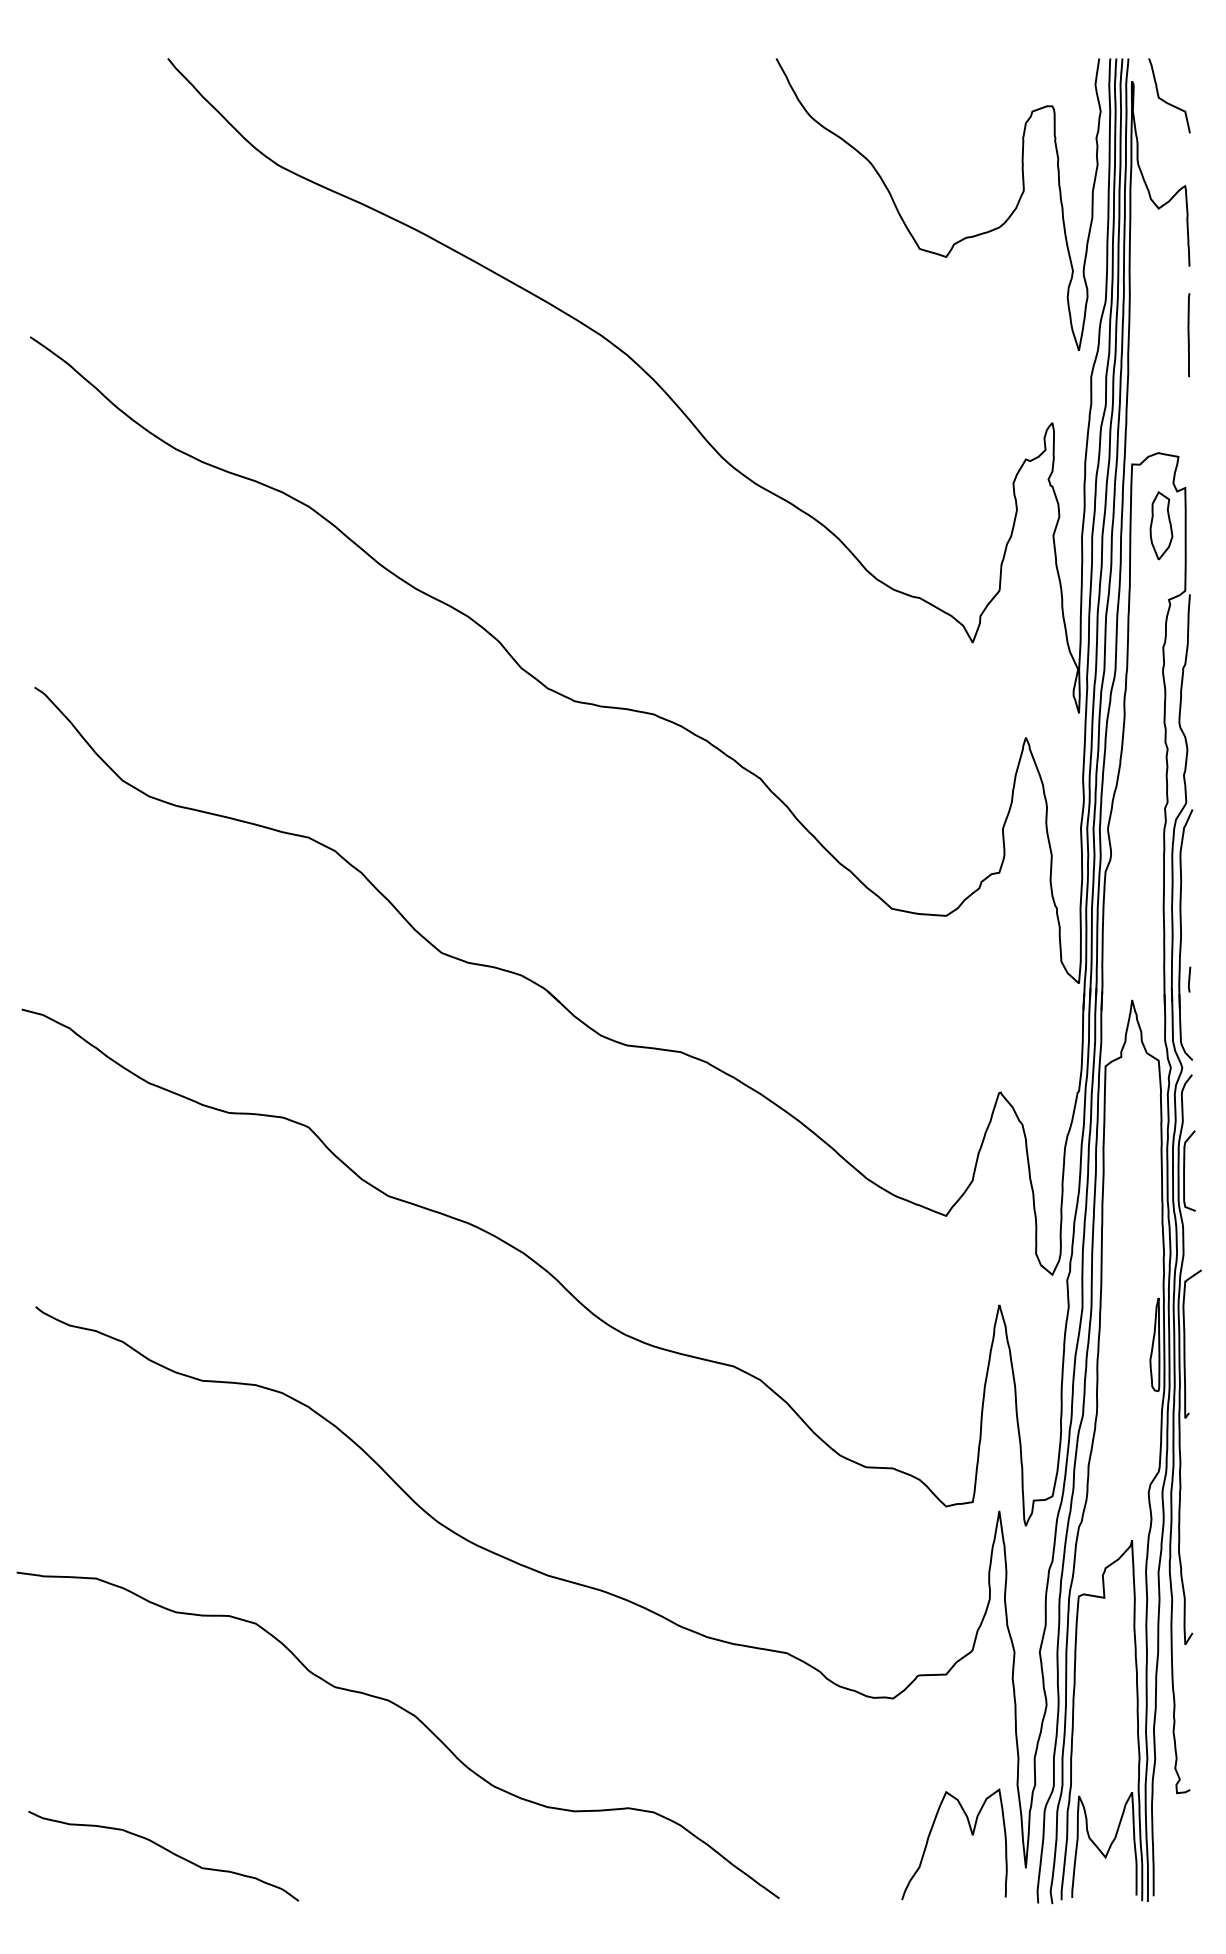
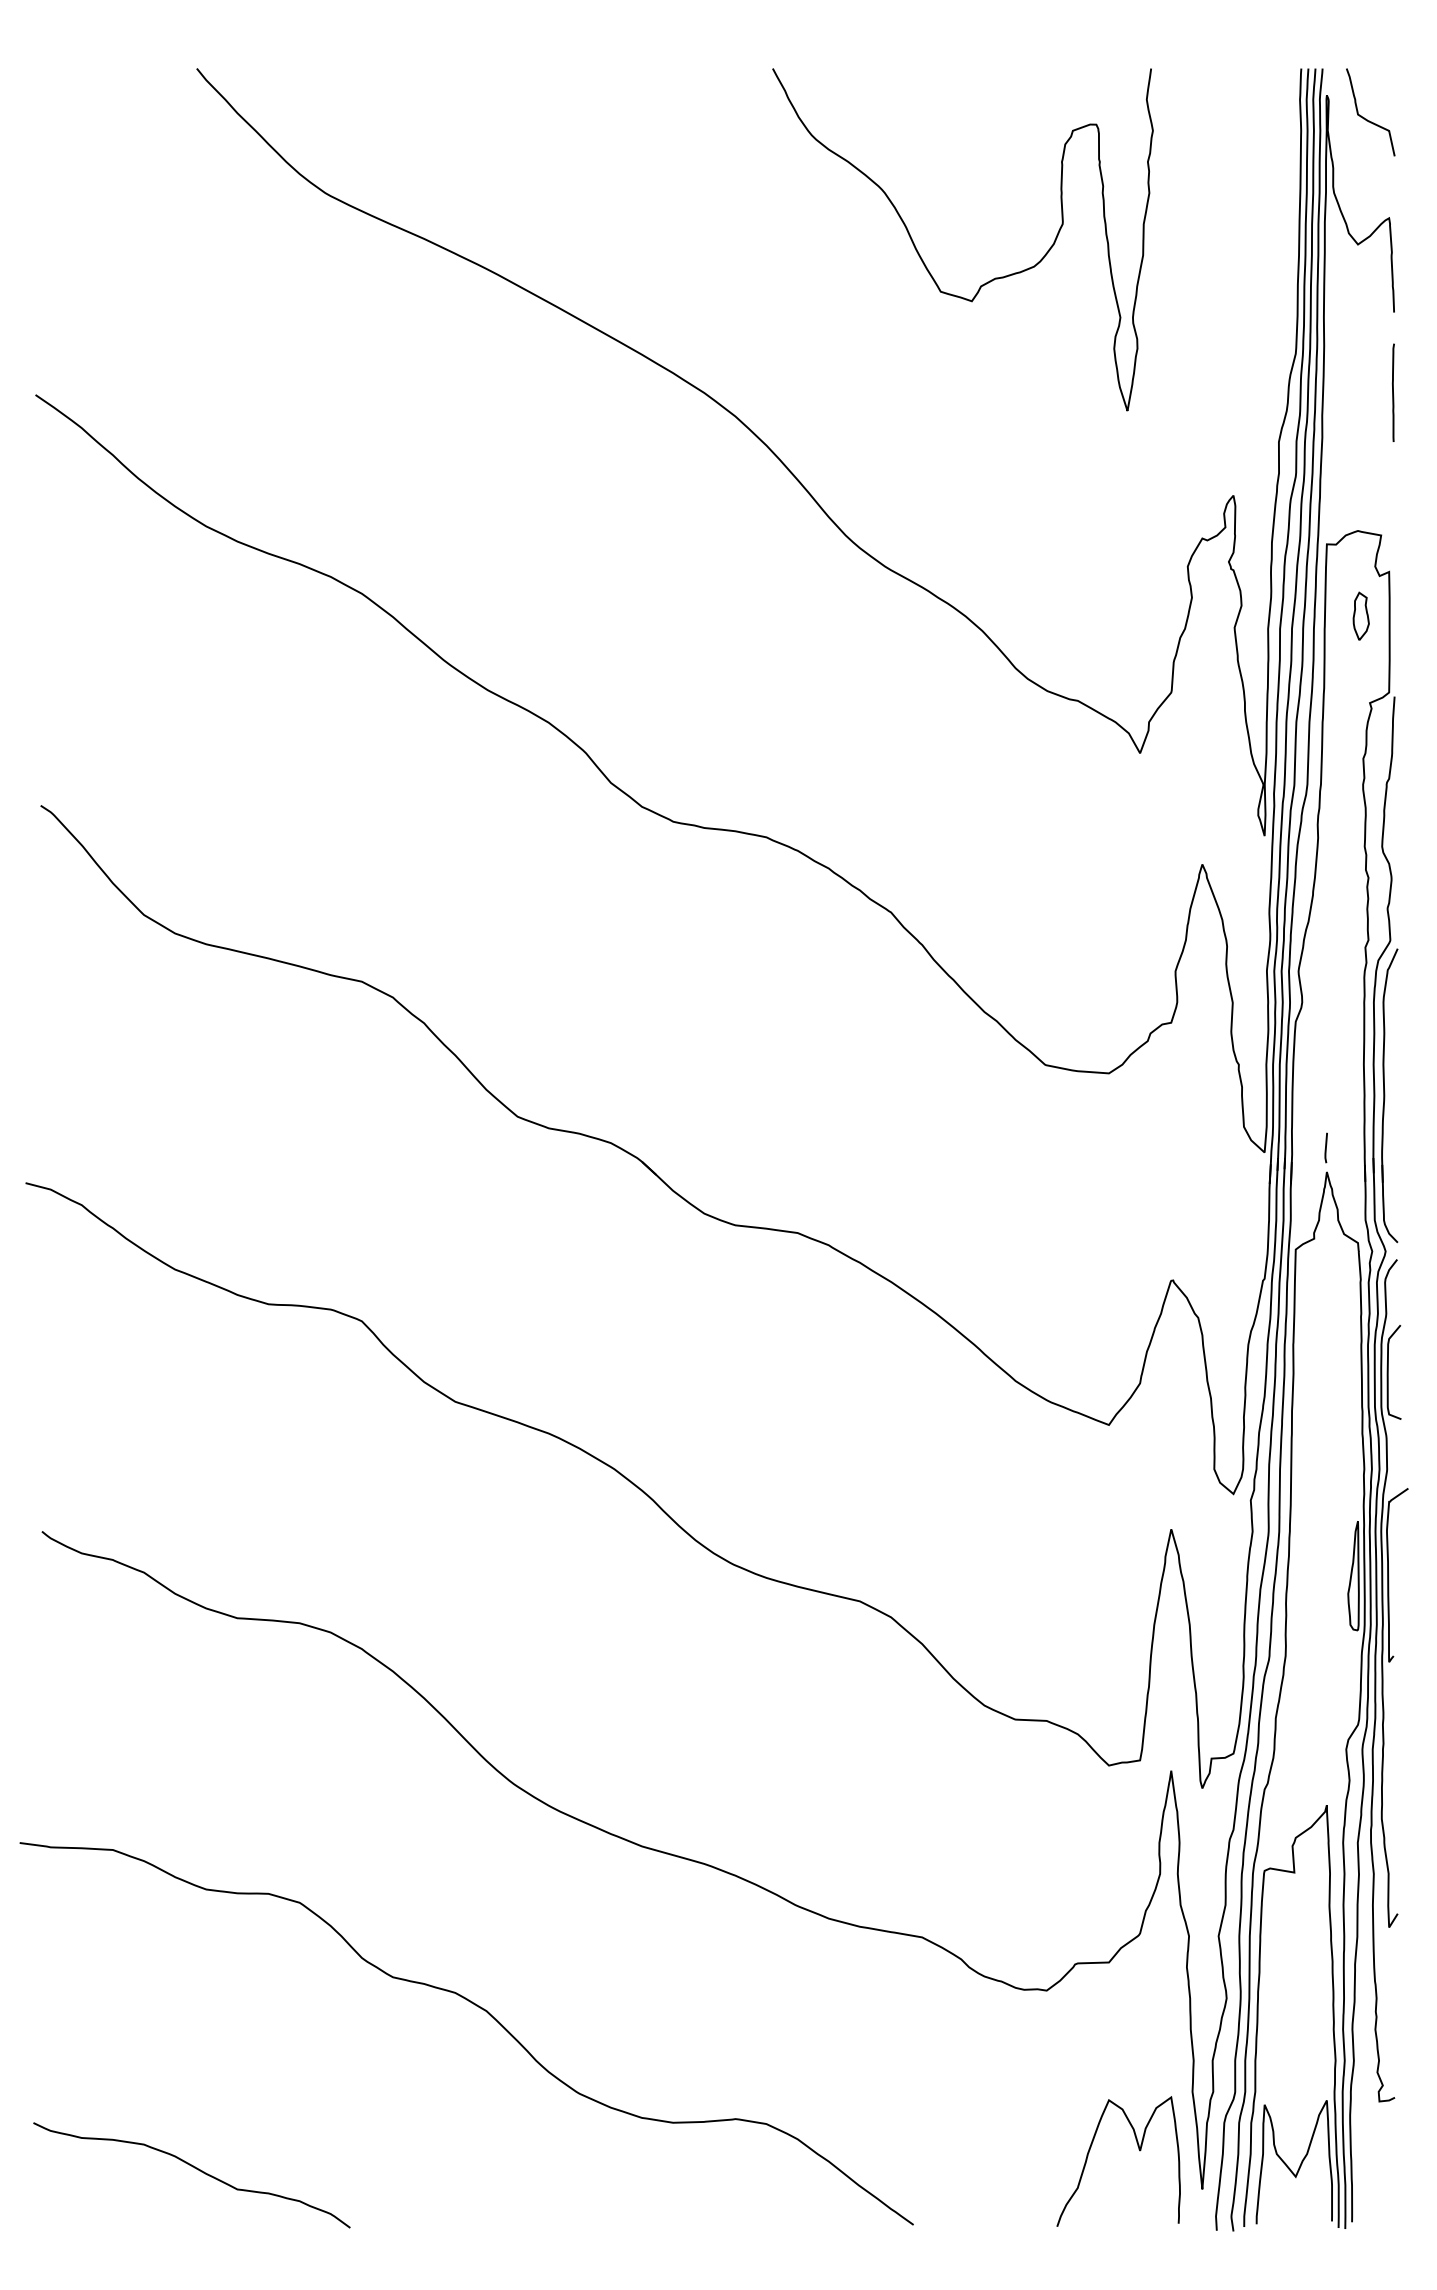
curve: (905, 222) -> (924, 260), moved
part: (1161, 525) -> (1361, 615), size x0.6
line: (1189, 979) -> (1326, 1147), moved

